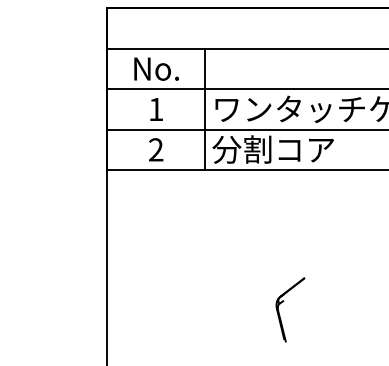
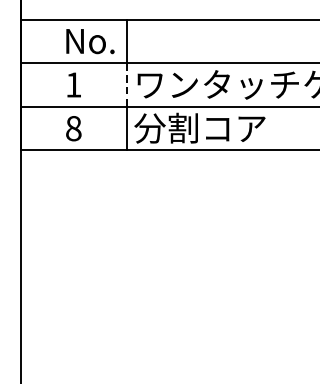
text: (156, 68) -> (90, 40), moved
line: (205, 109) -> (126, 85), solid -> dashed
text: (156, 149) -> (74, 128), 2 -> 8
part: (283, 302) -> (211, 293), removed

